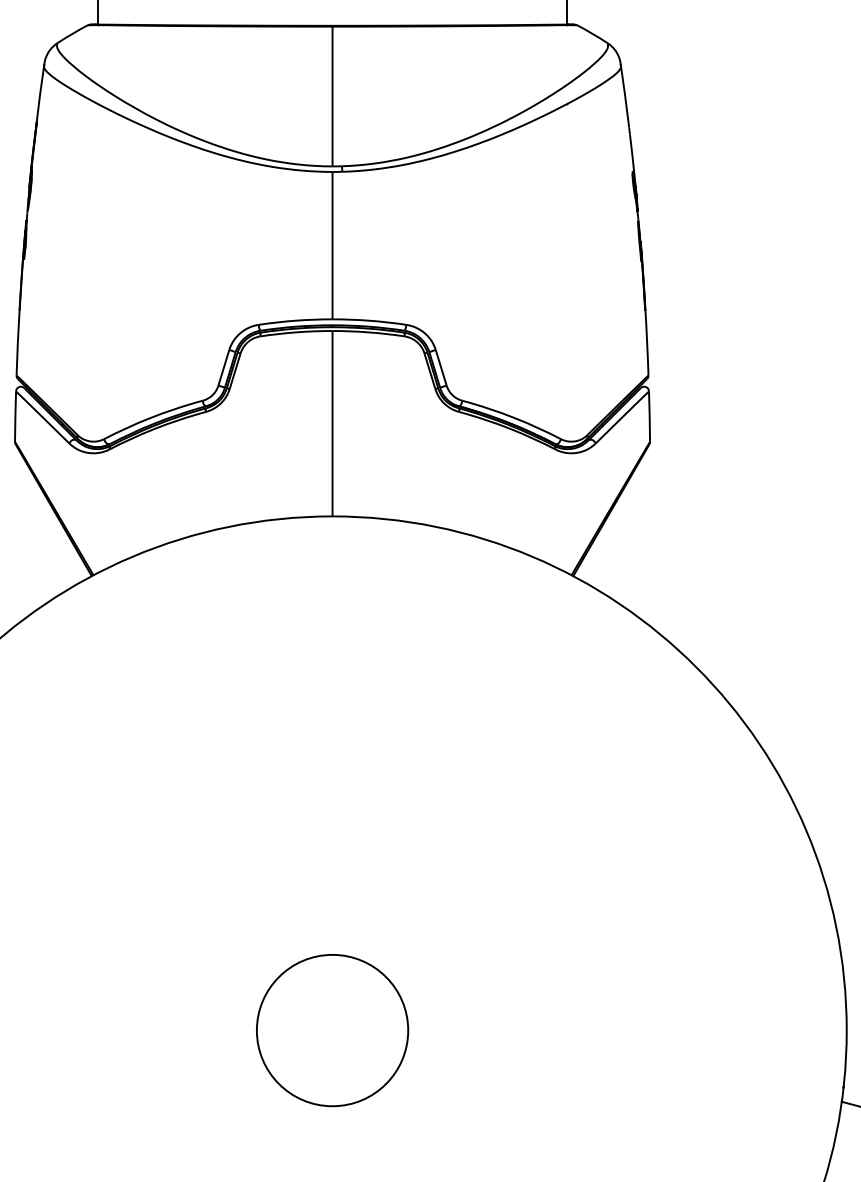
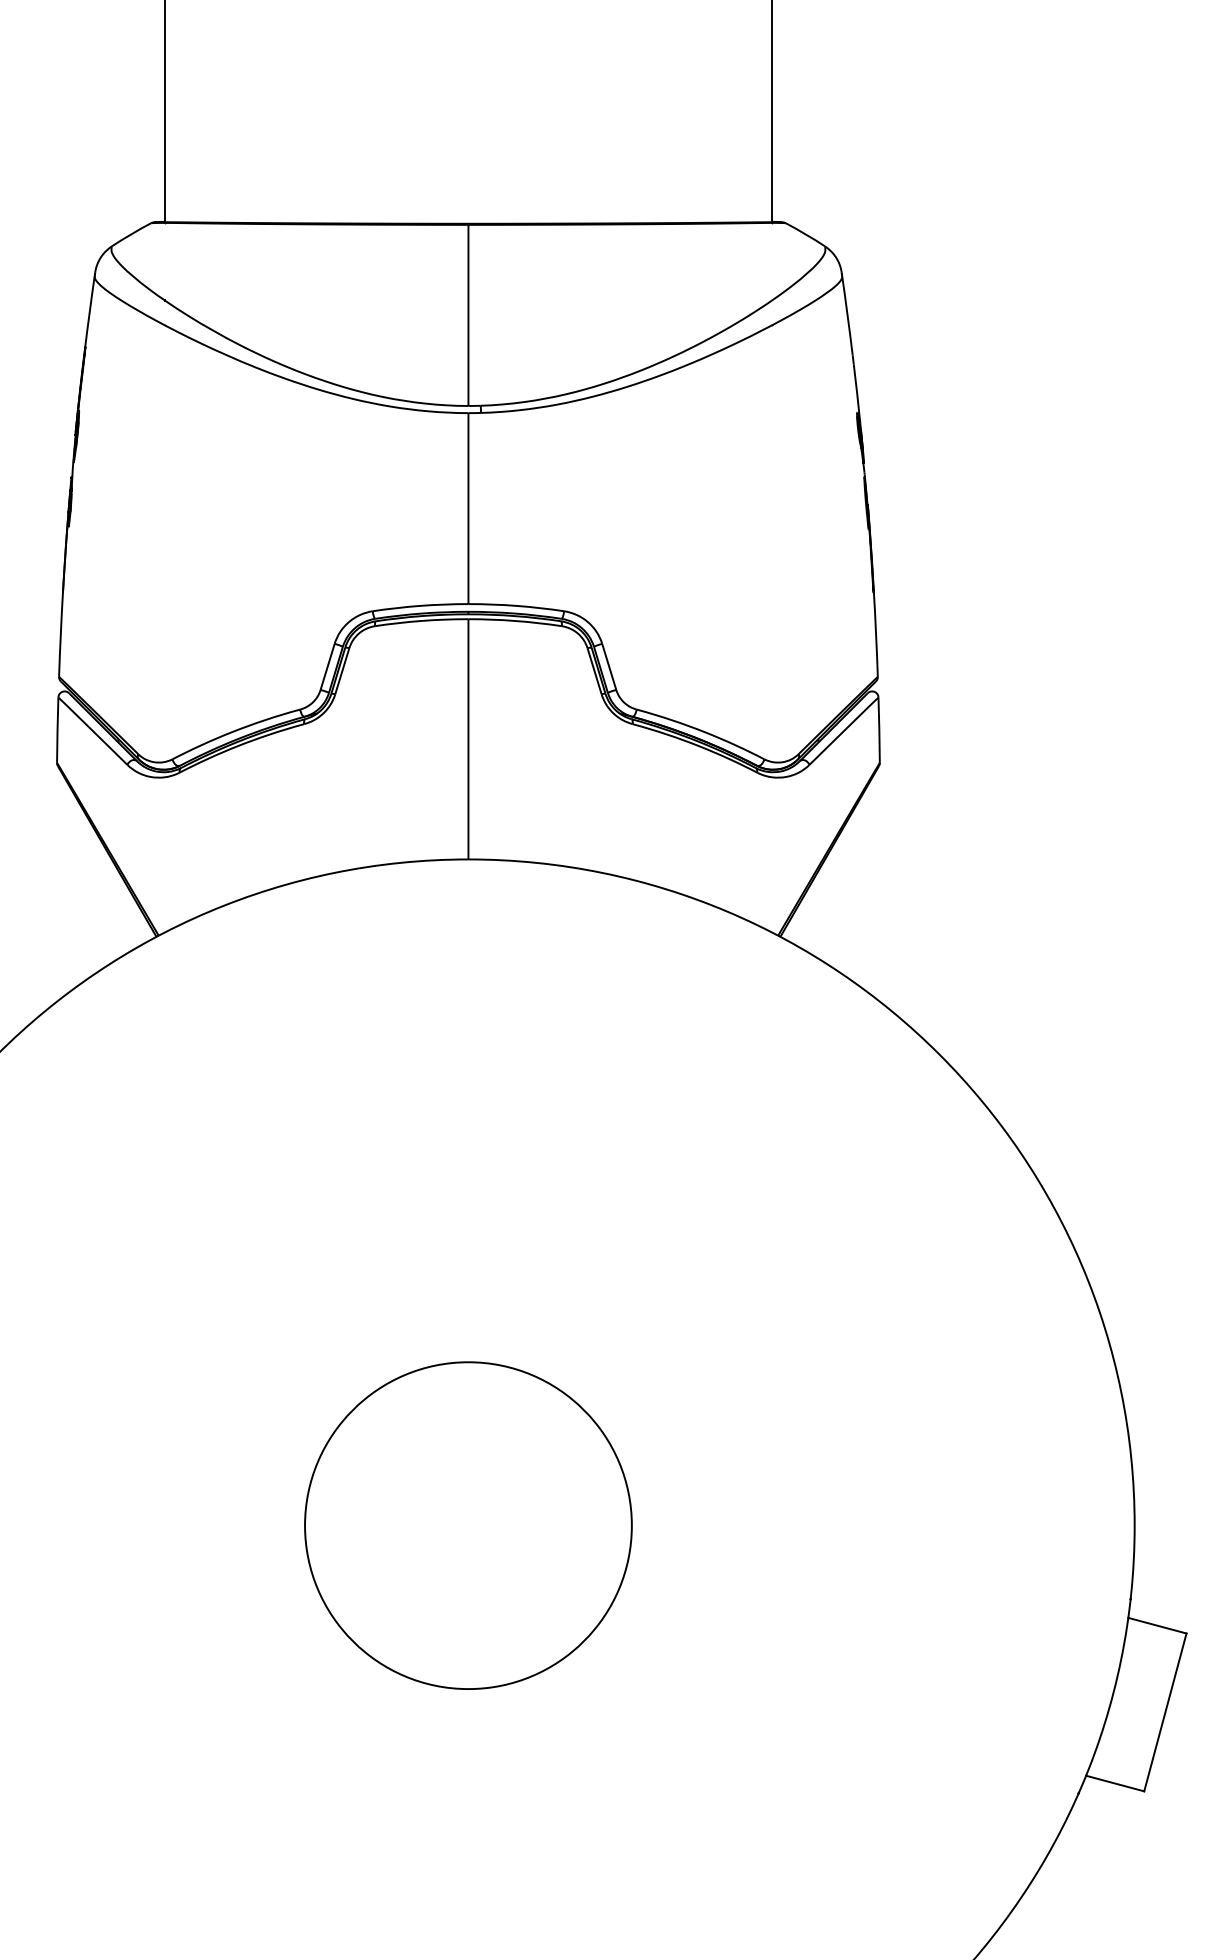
circle: (332, 1030) -> (468, 1525), size x1.67

